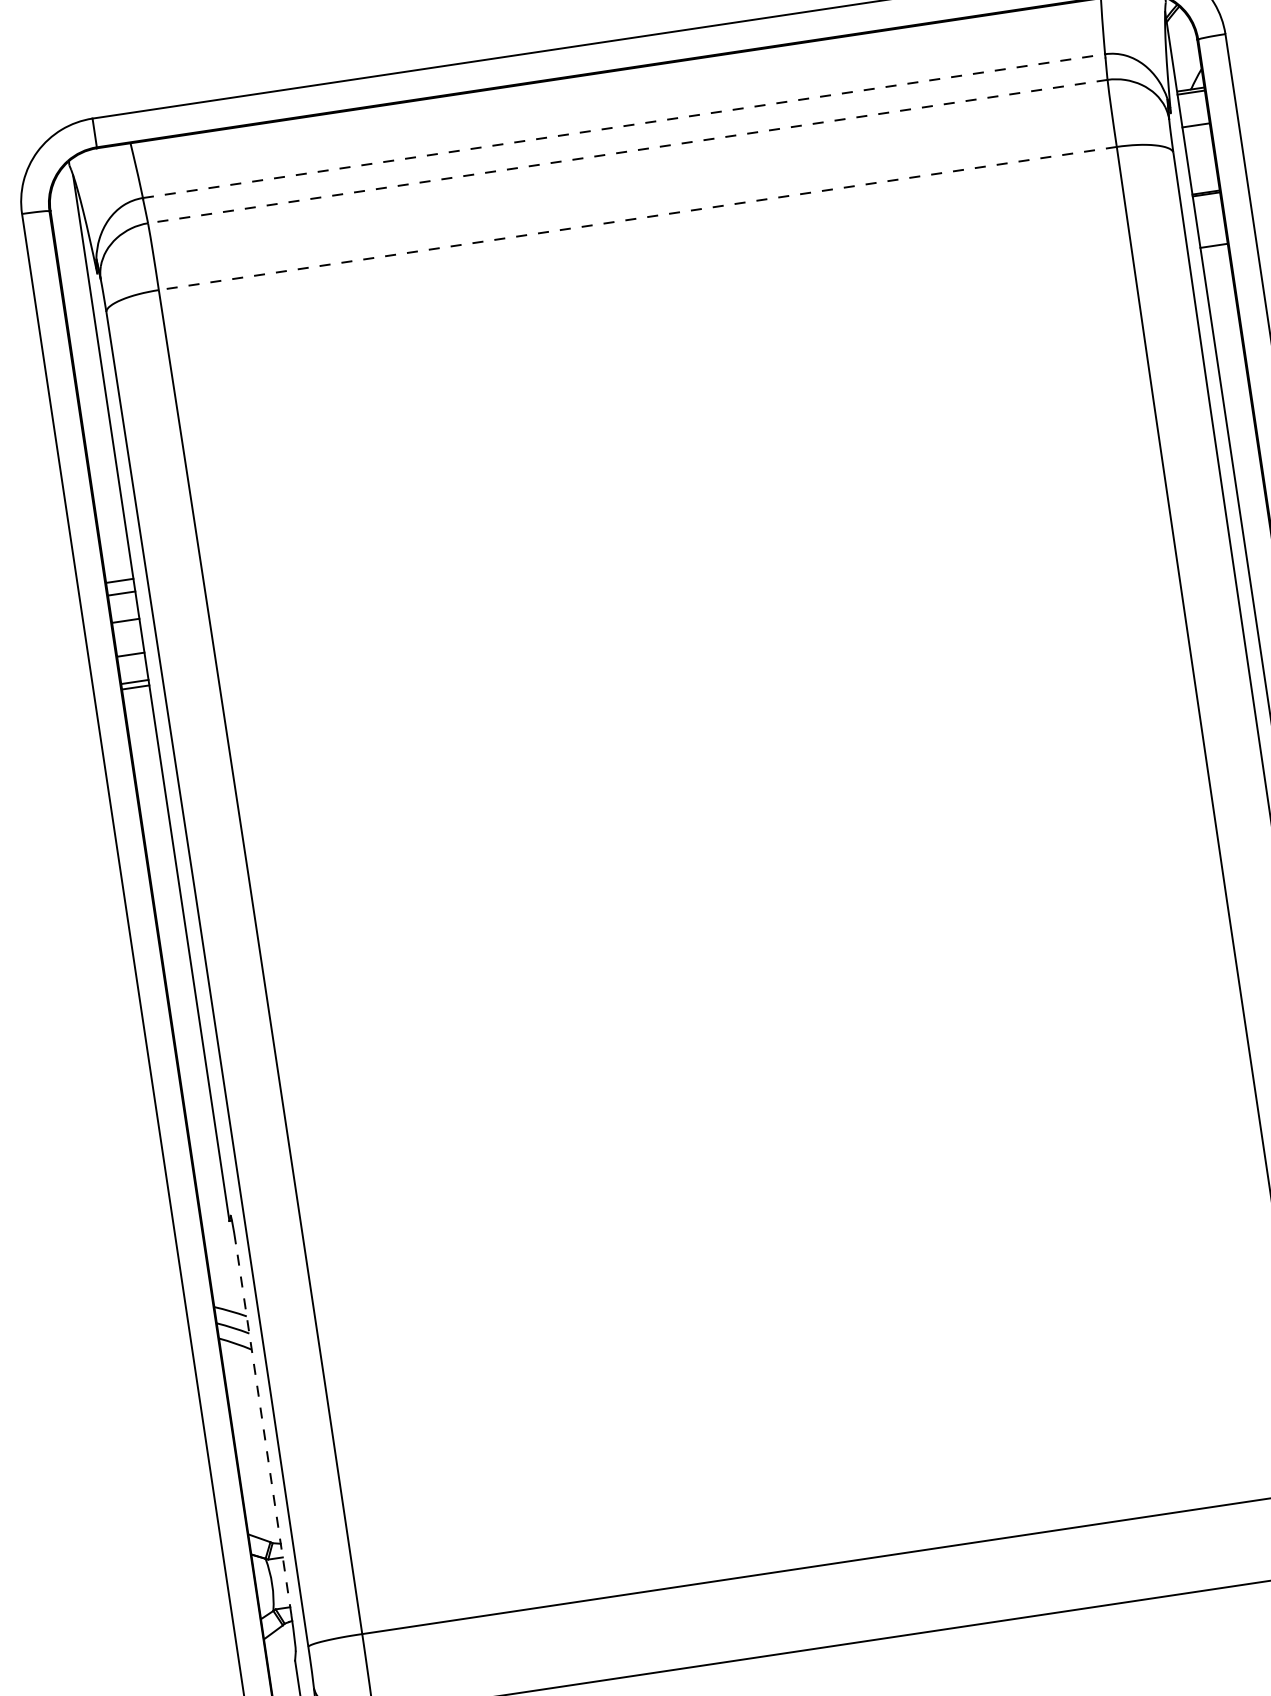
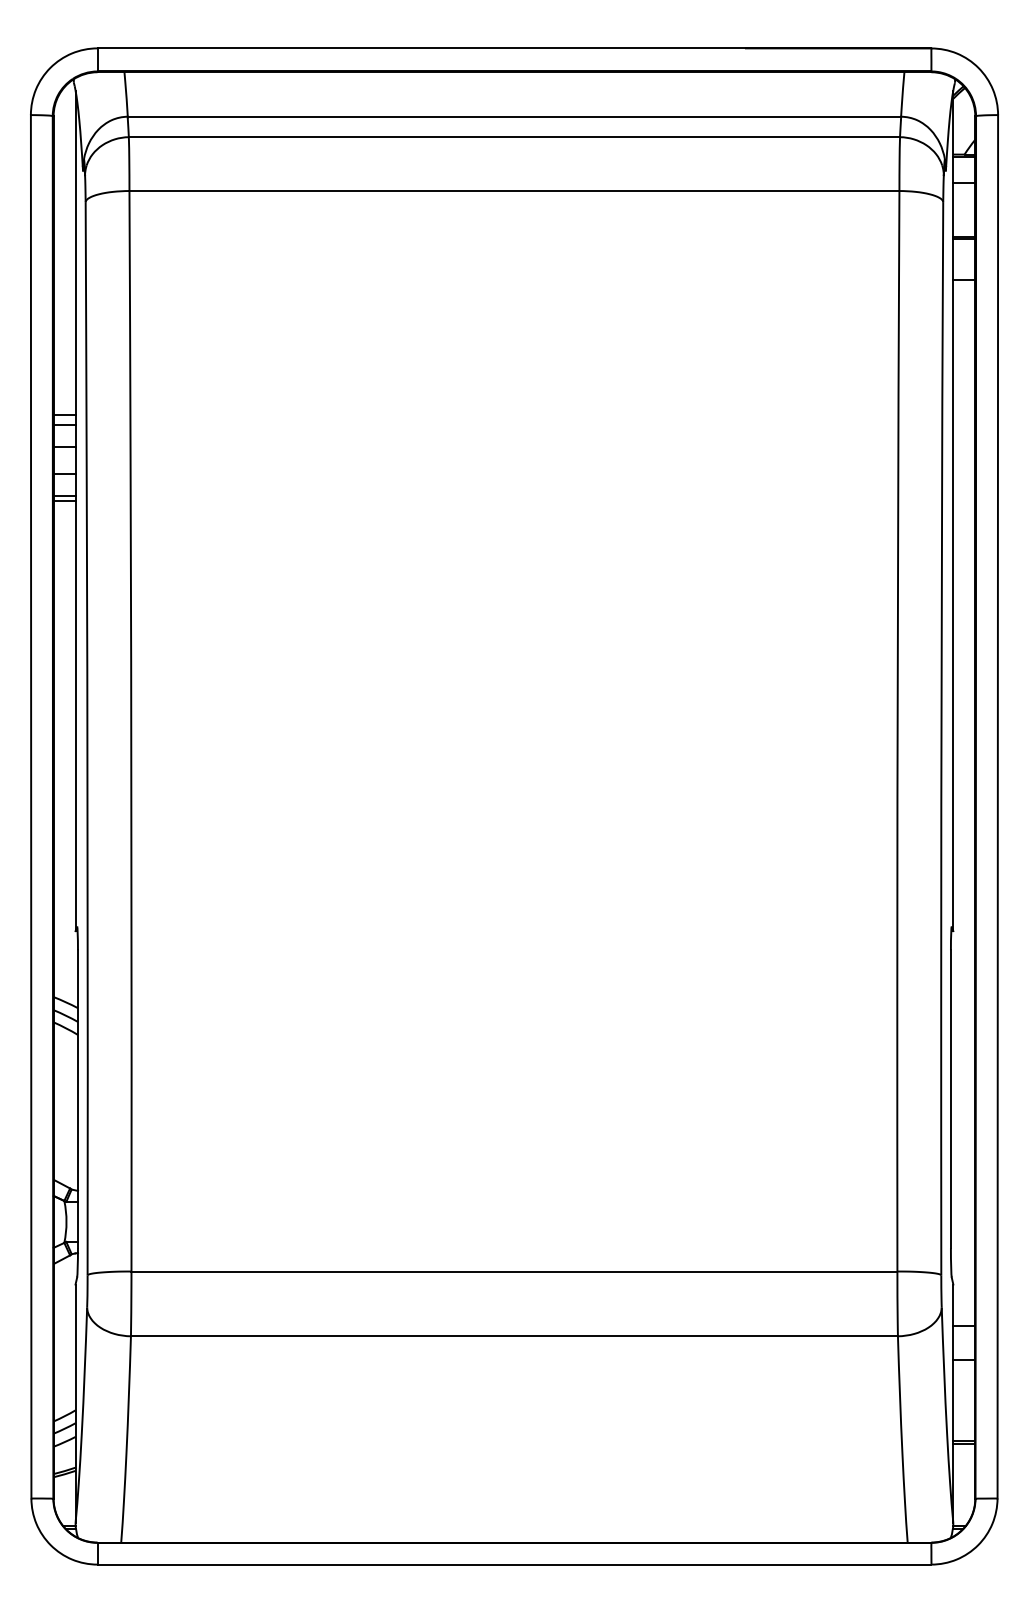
line: (624, 125) -> (514, 116), dashed -> solid
line: (627, 151) -> (514, 137), dashed -> solid
line: (637, 219) -> (514, 191), dashed -> solid
line: (264, 1429) -> (78, 1099), dashed -> solid

